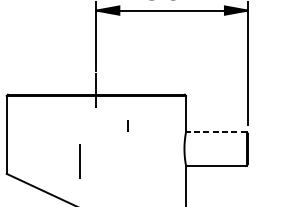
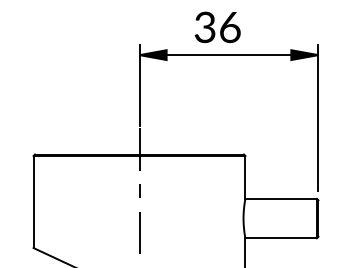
line: (127, 125) -> (139, 190), moved
line: (216, 131) -> (281, 198), dashed -> solid
line: (80, 160) -> (139, 232), moved

